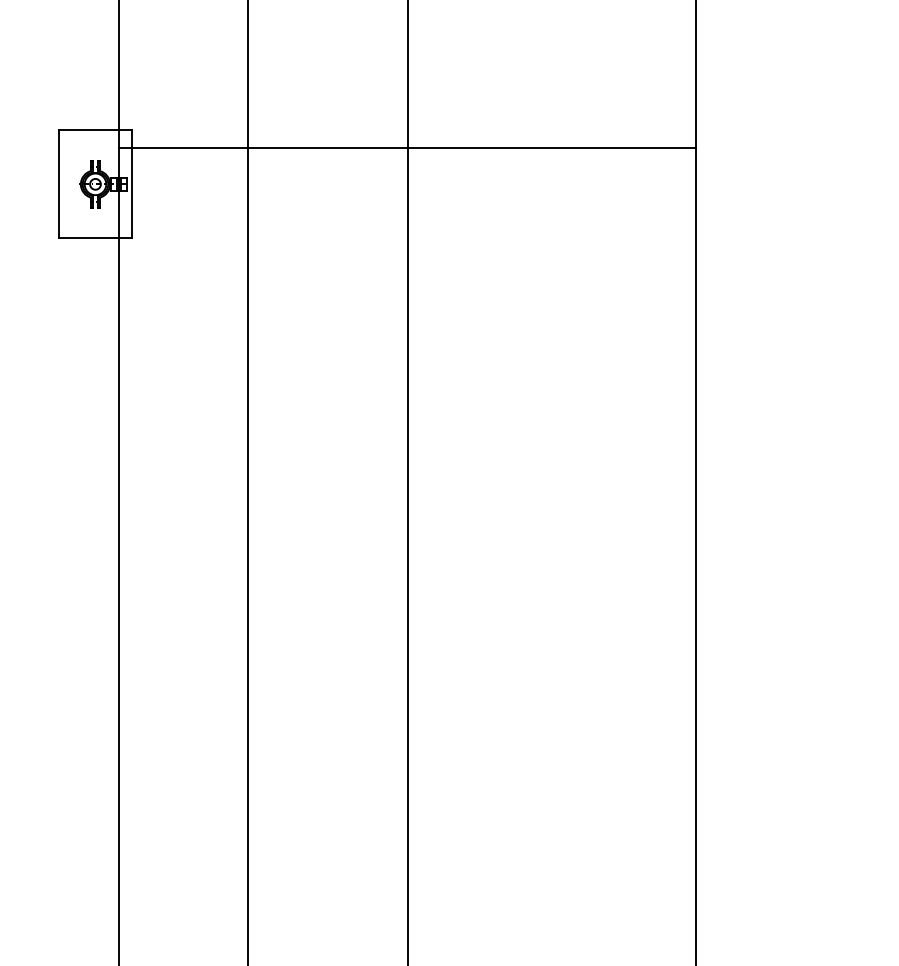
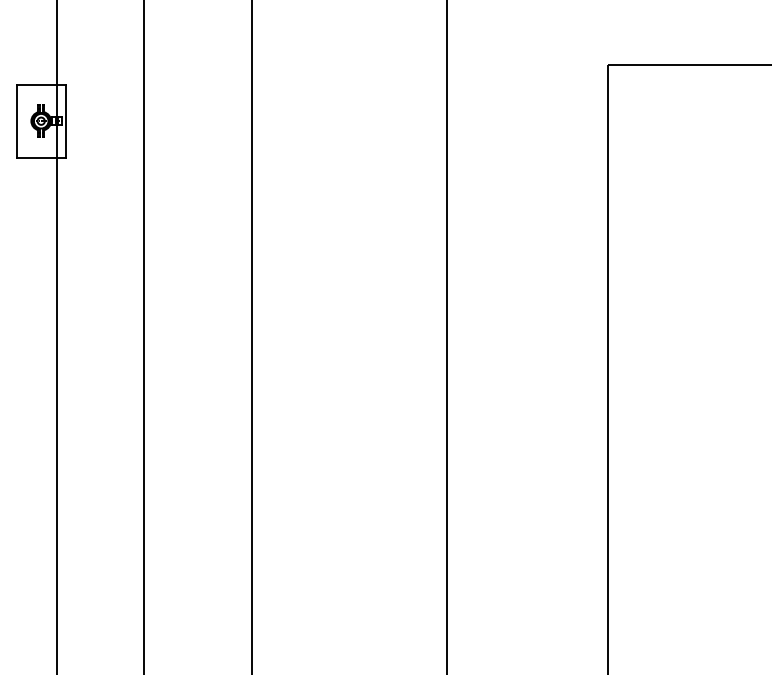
line: (407, 147) -> (251, 96), removed

